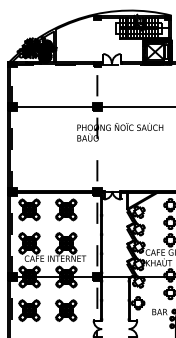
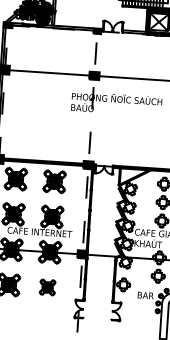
part: (66, 310) -> (47, 287), size x0.7

